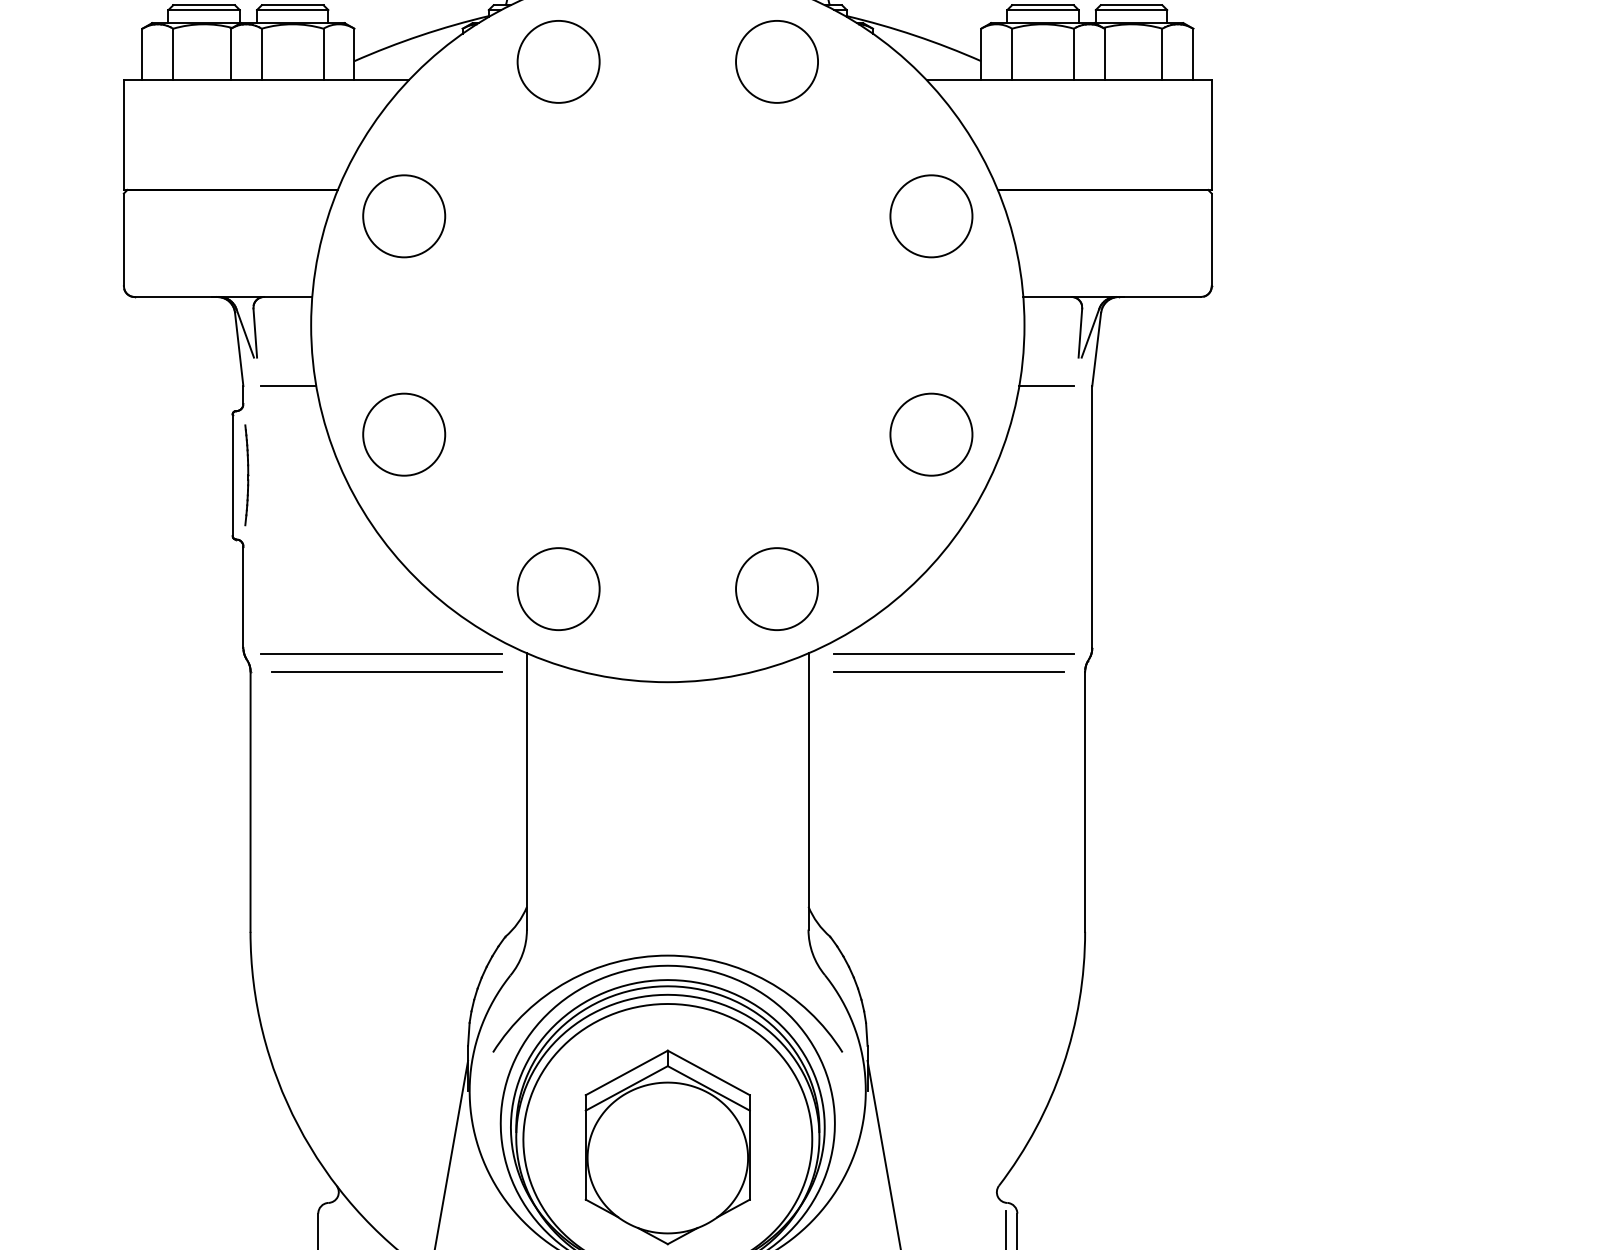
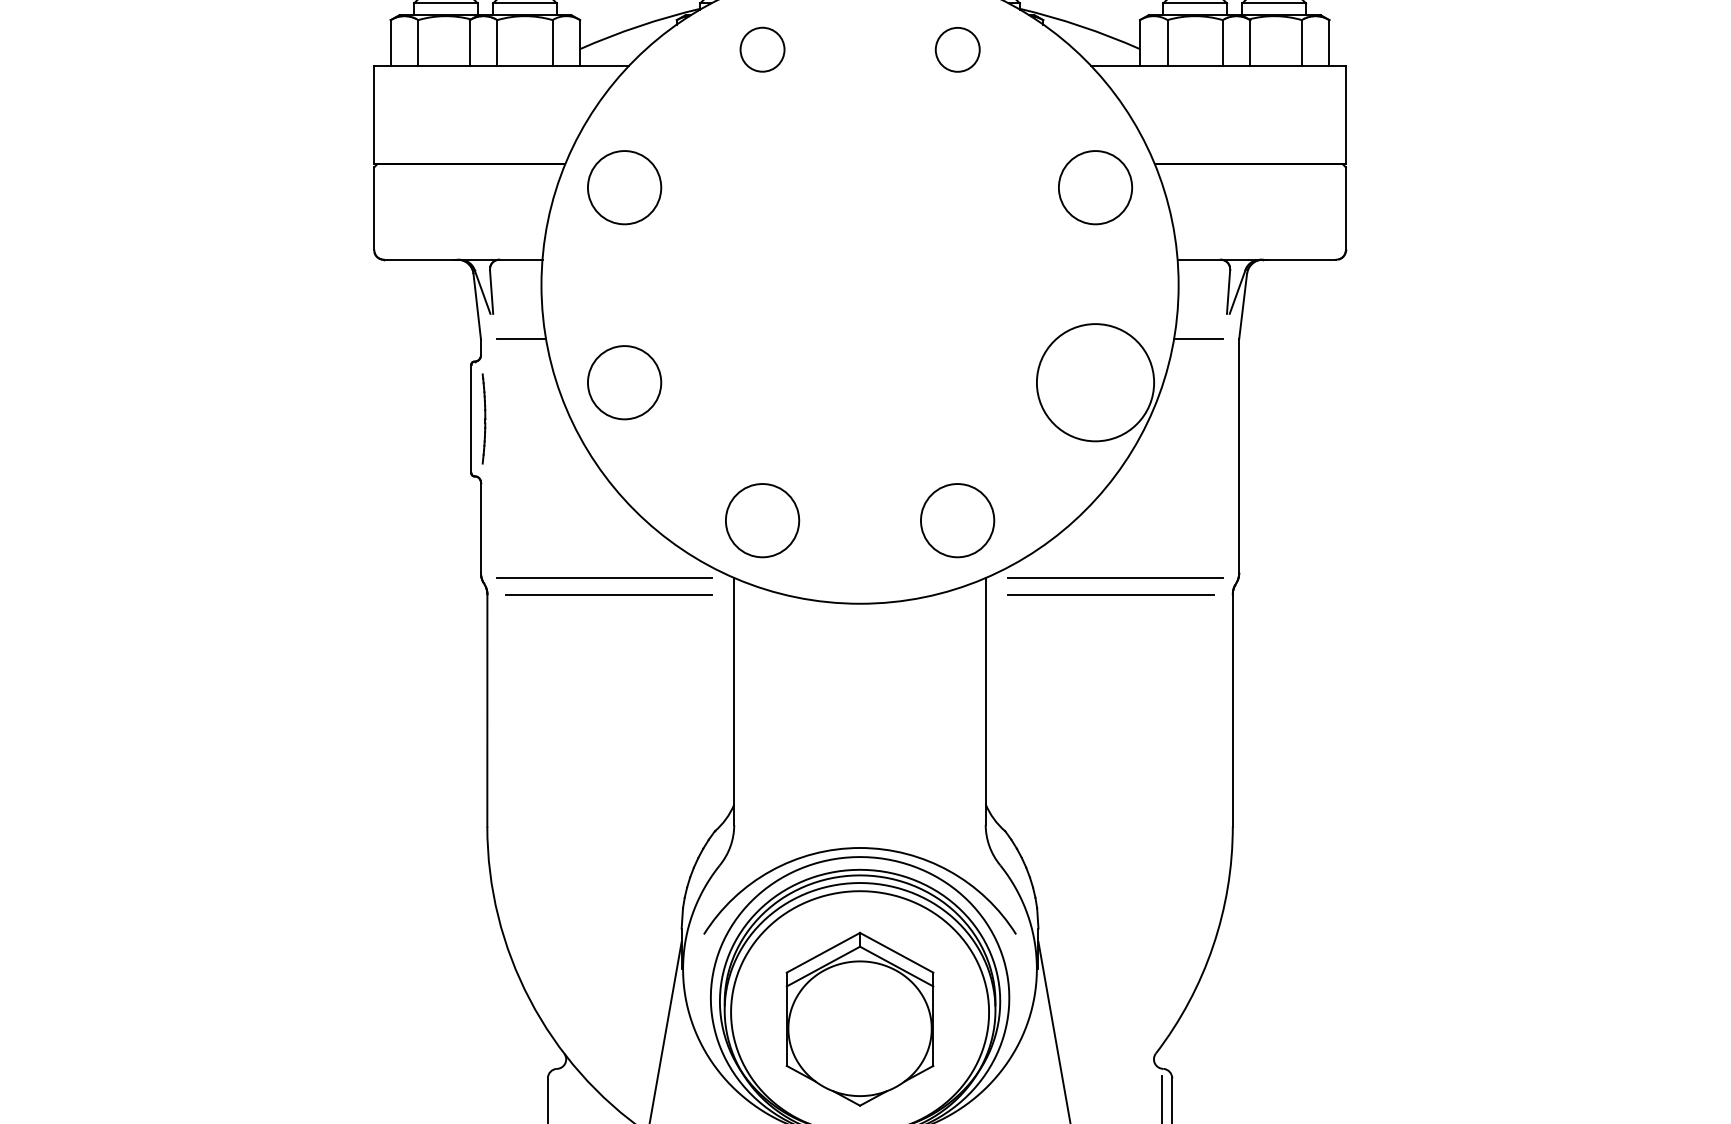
circle: (558, 61) -> (762, 49), size x0.6
circle: (776, 61) -> (957, 49), size x0.6
circle: (931, 434) -> (1095, 382), size x1.6

